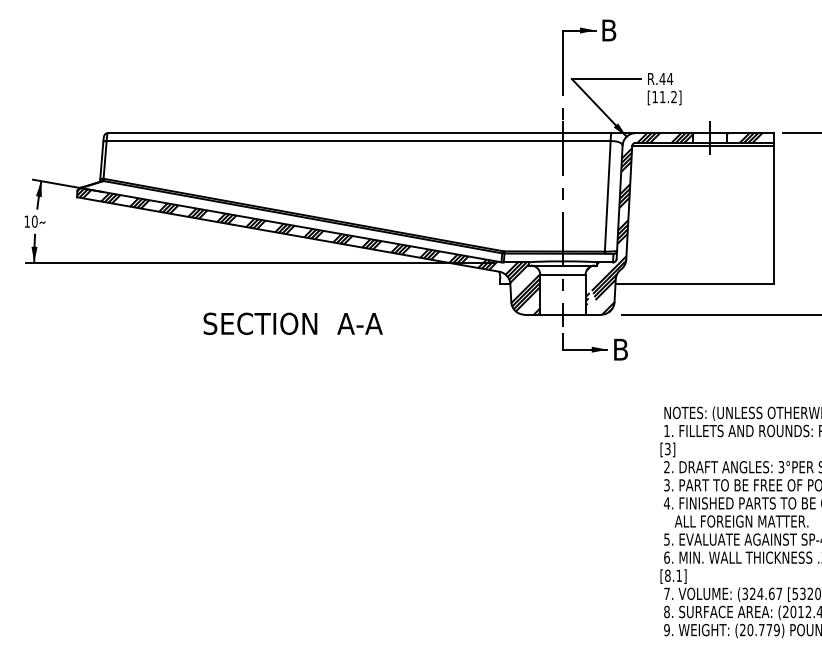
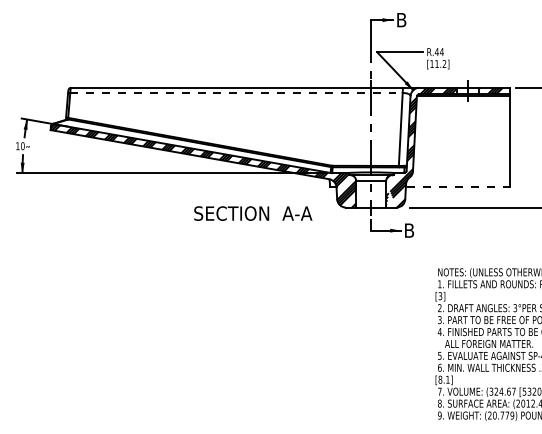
line: (358, 141) -> (236, 93), solid -> dashed
line: (693, 284) -> (457, 187), solid -> dashed
text: (293, 323) -> (253, 213), moved

